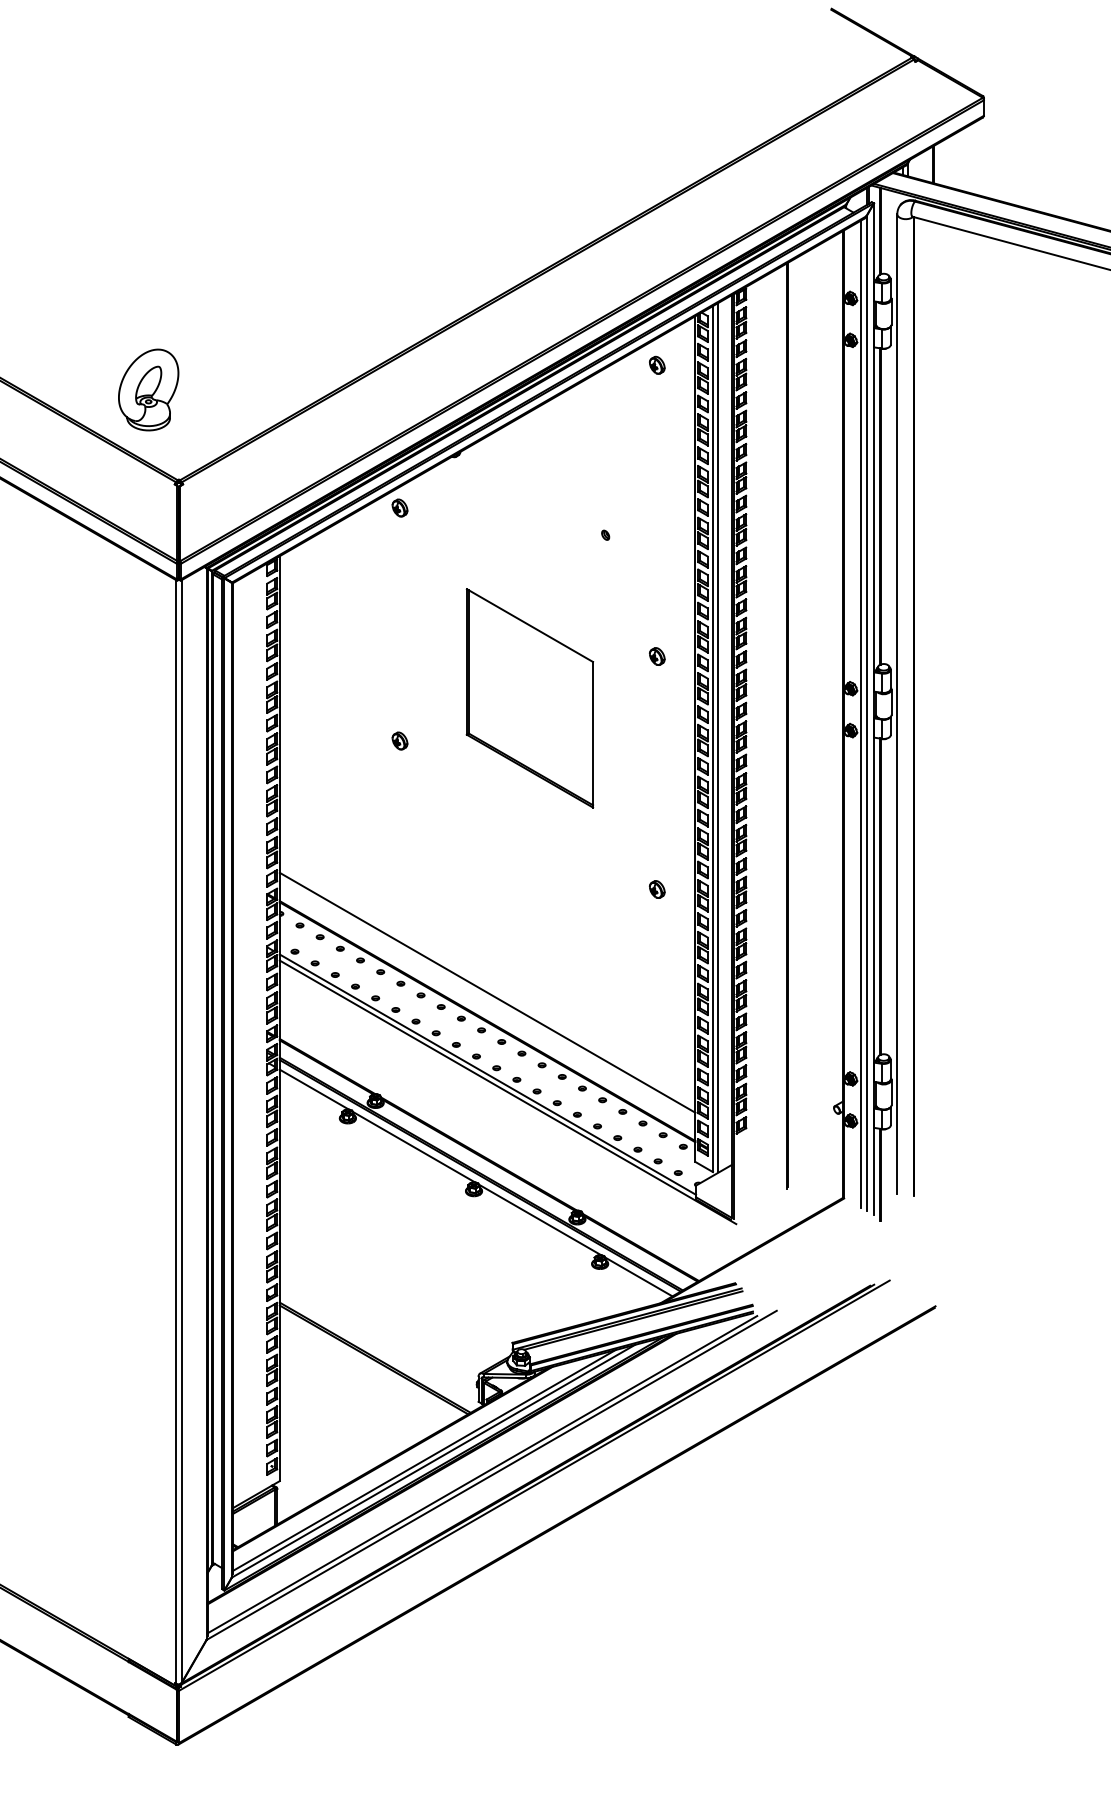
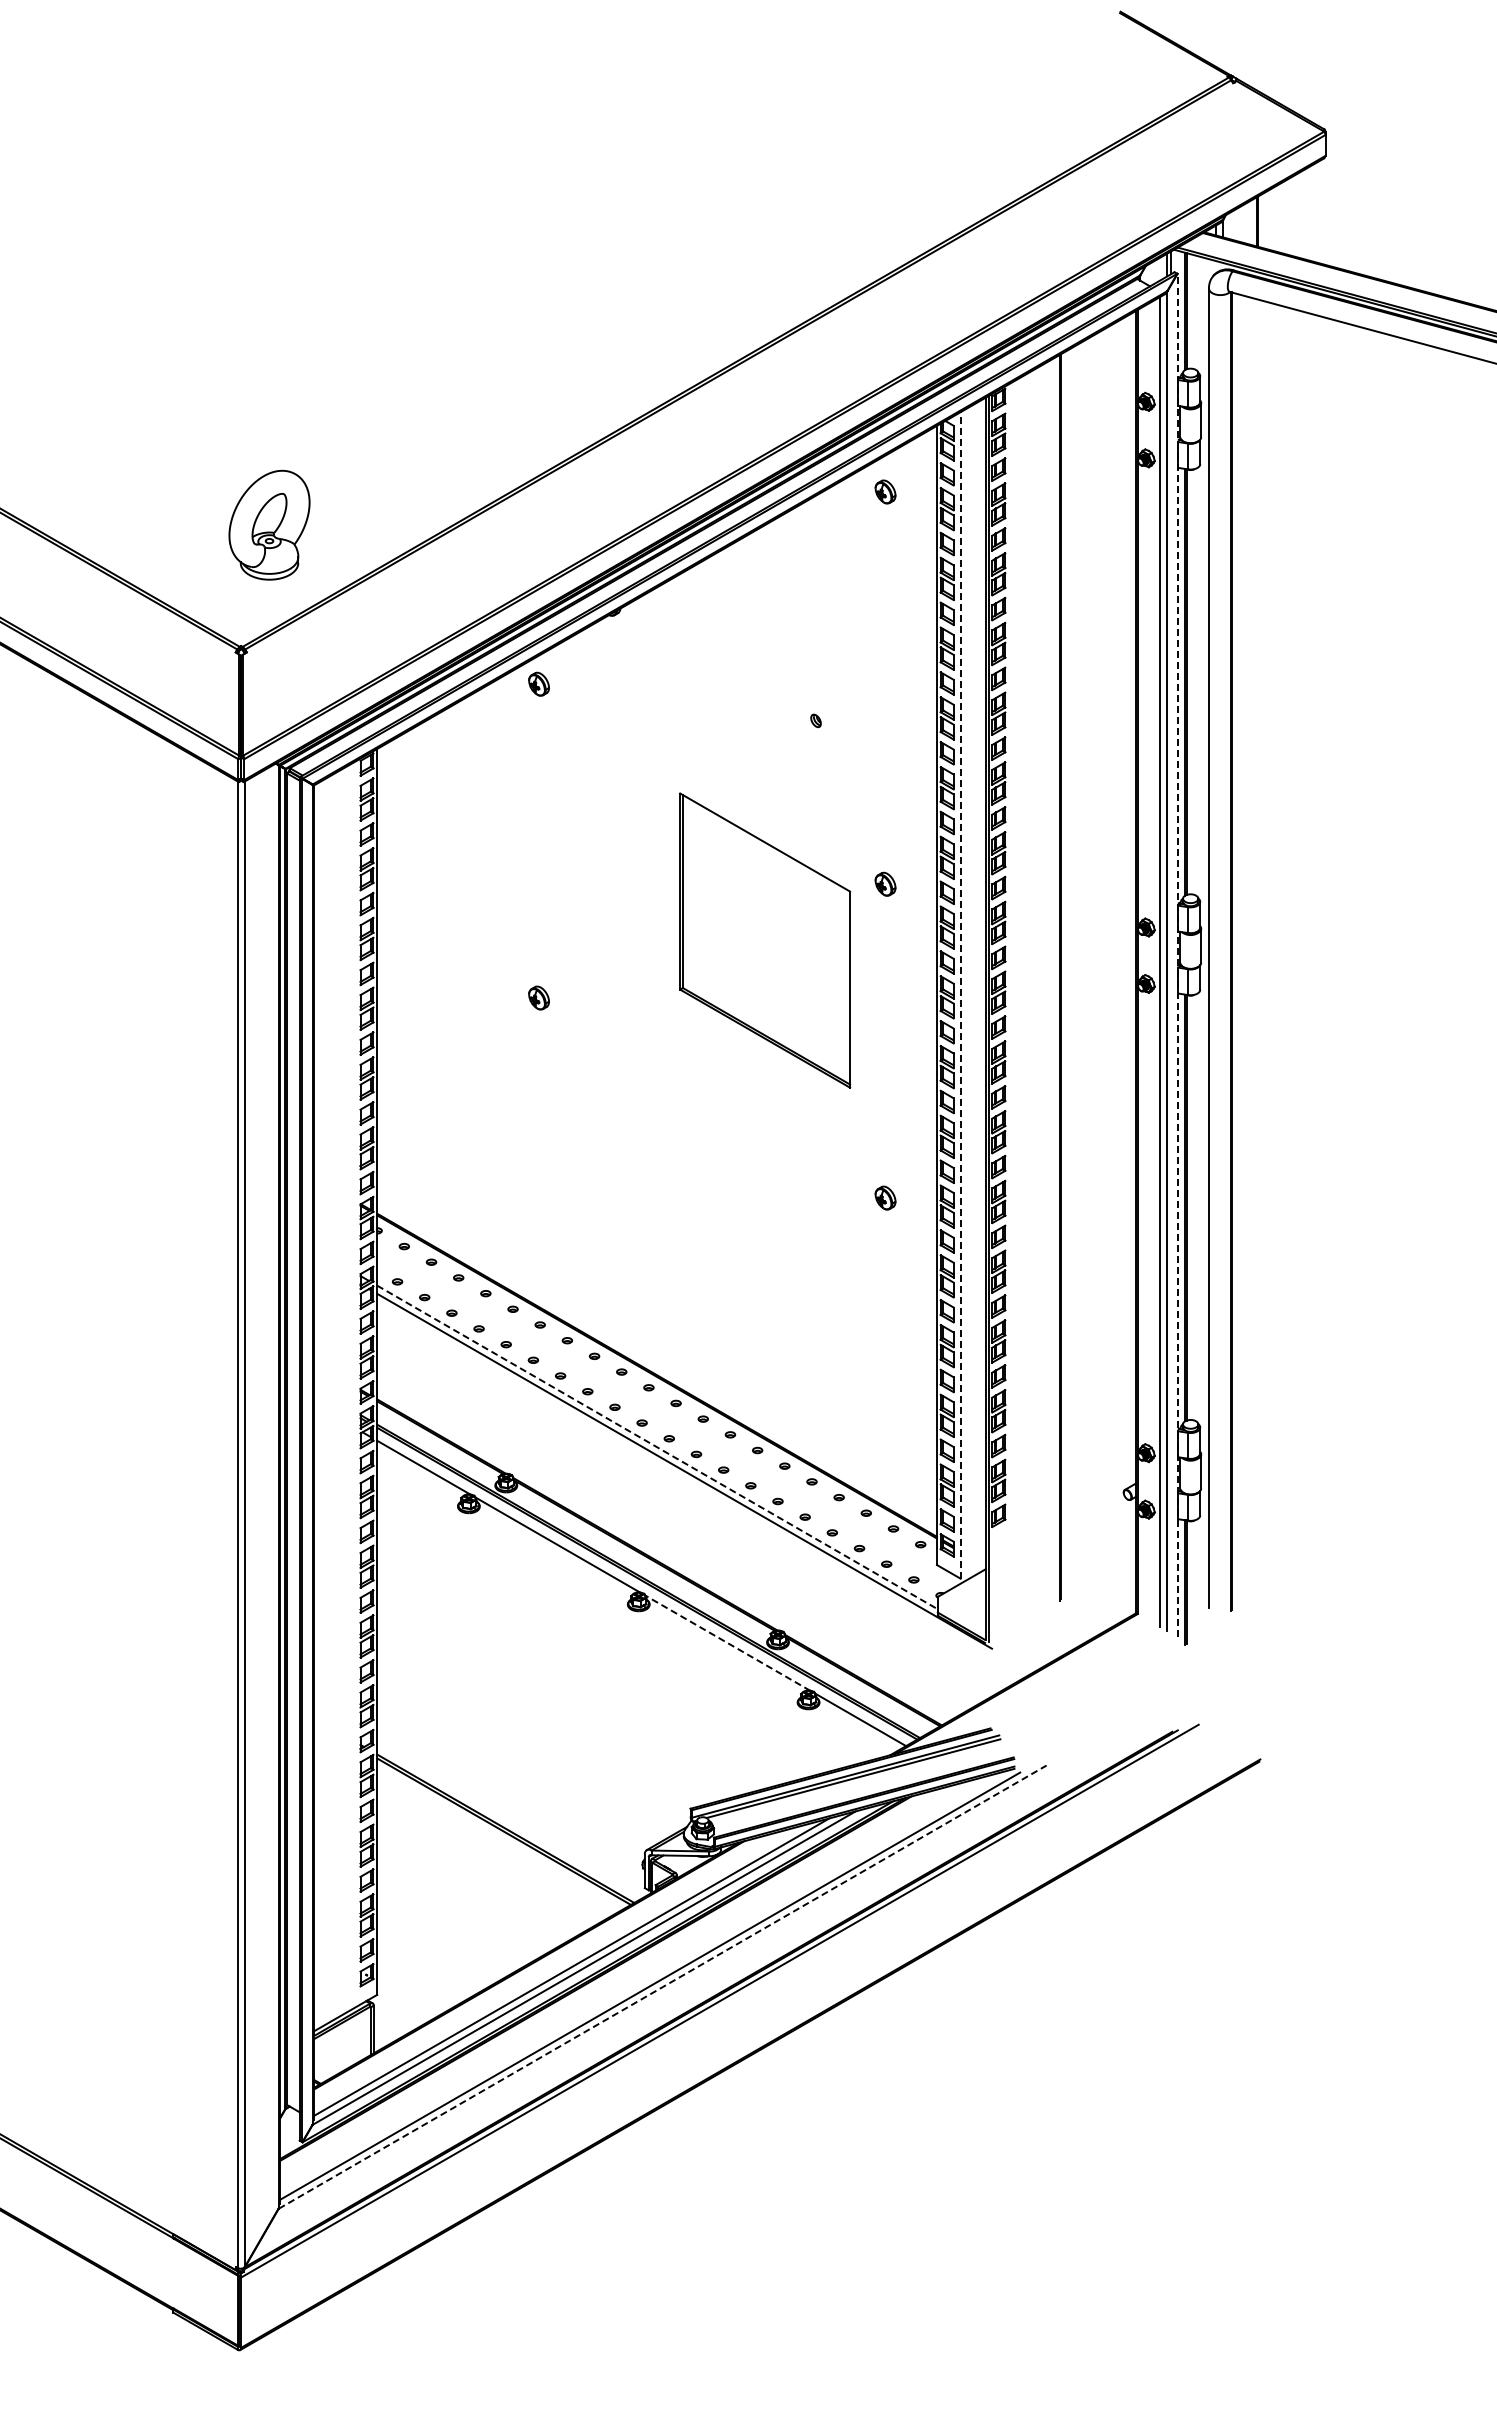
part: (148, 389) -> (269, 524), moved
part: (530, 698) -> (765, 940), moved
line: (873, 708) -> (1177, 954), solid -> dashed
line: (718, 737) -> (967, 993), removed
line: (712, 738) -> (960, 994), solid -> dashed
line: (487, 992) -> (656, 1336), removed
line: (487, 1074) -> (657, 1447), solid -> dashed
line: (539, 1219) -> (727, 1642), solid -> dashed
line: (492, 1474) -> (663, 1986), solid -> dashed

